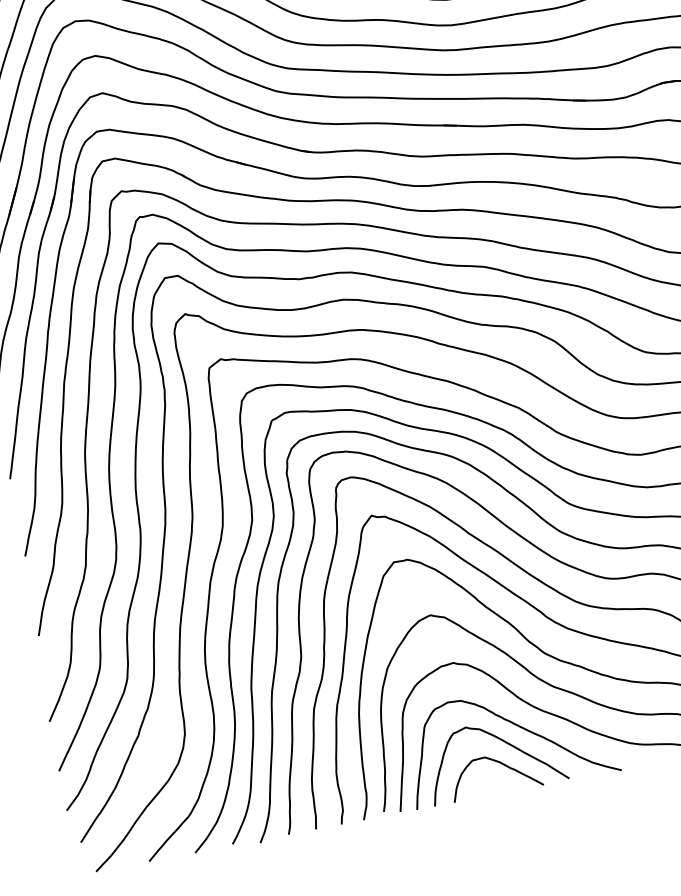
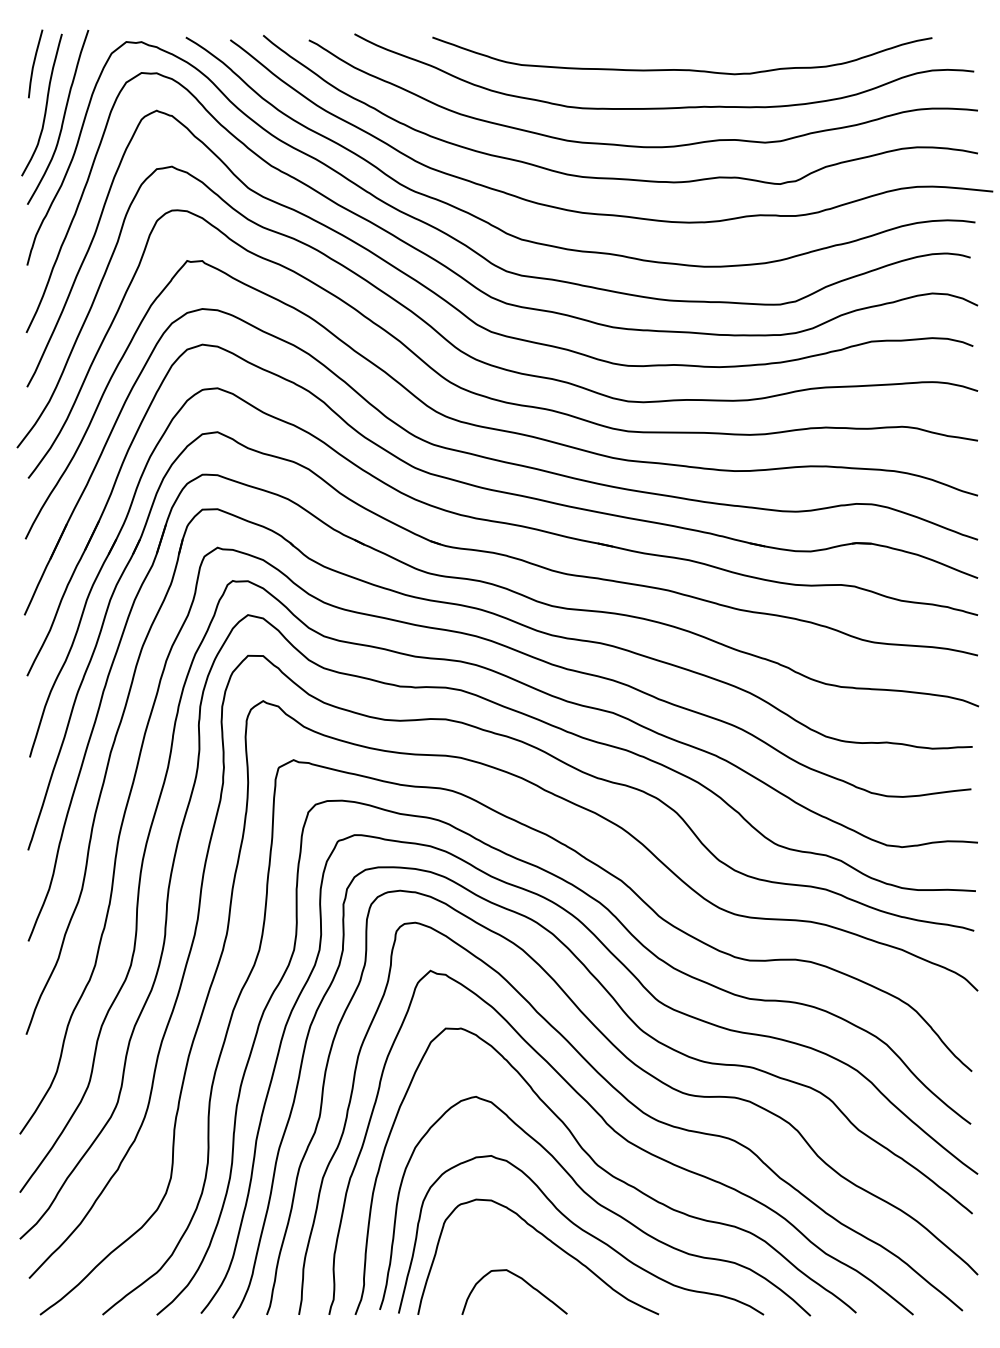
curve: (502, 741) -> (529, 1255), removed

